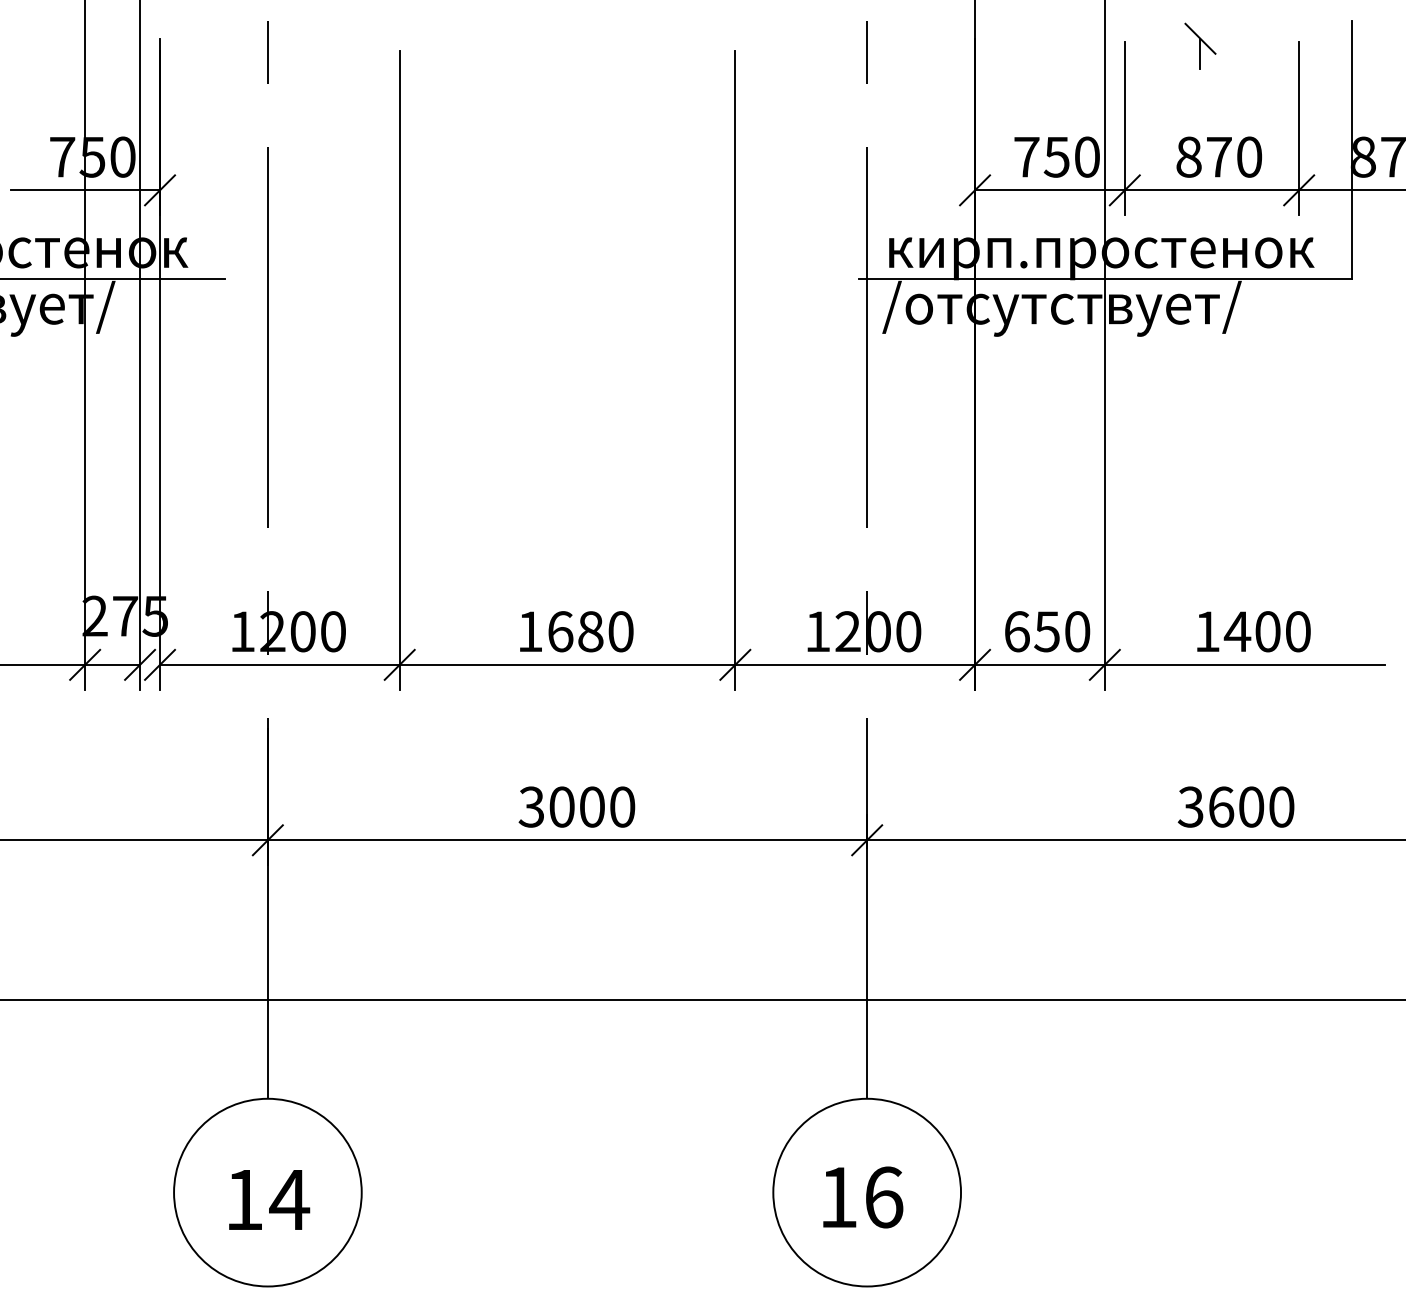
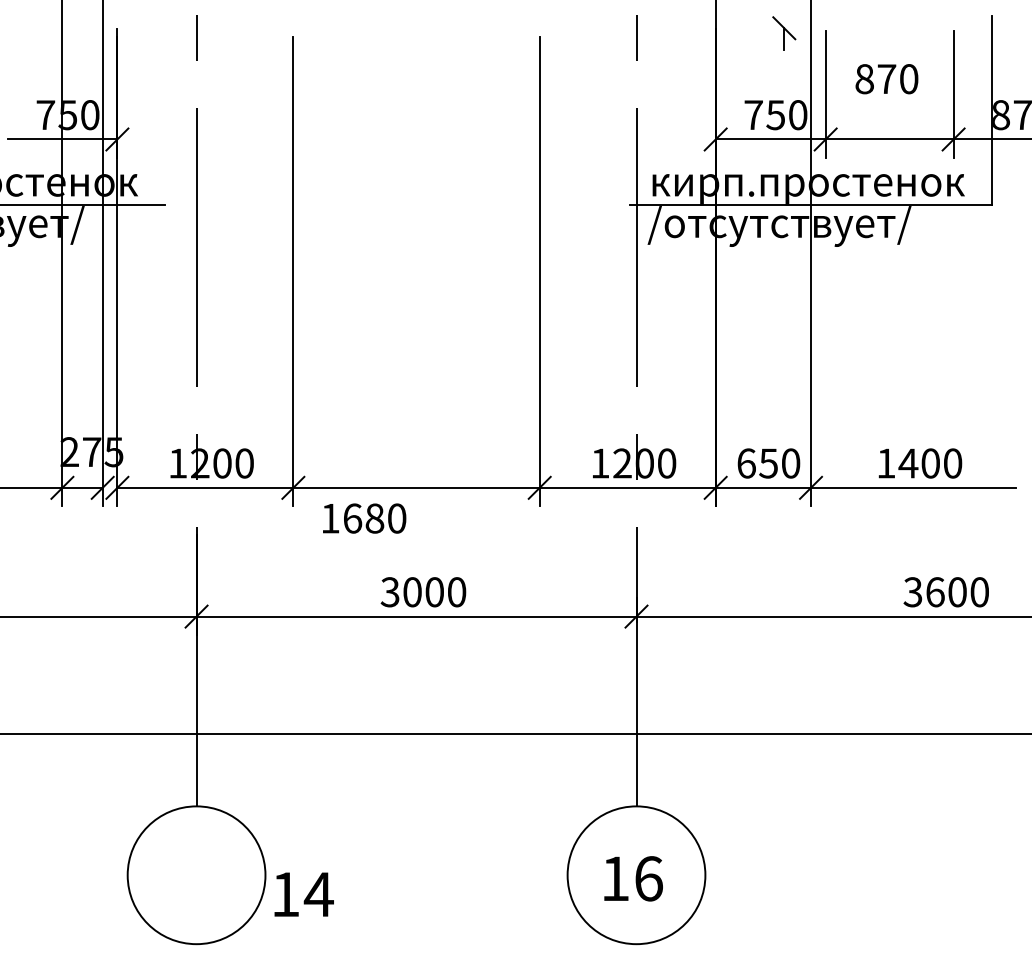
part: (1200, 45) -> (784, 33), moved
text: (1218, 156) -> (886, 78), moved
text: (576, 631) -> (364, 518), moved
text: (1235, 806) -> (945, 591), moved
text: (269, 1199) -> (304, 894), moved

